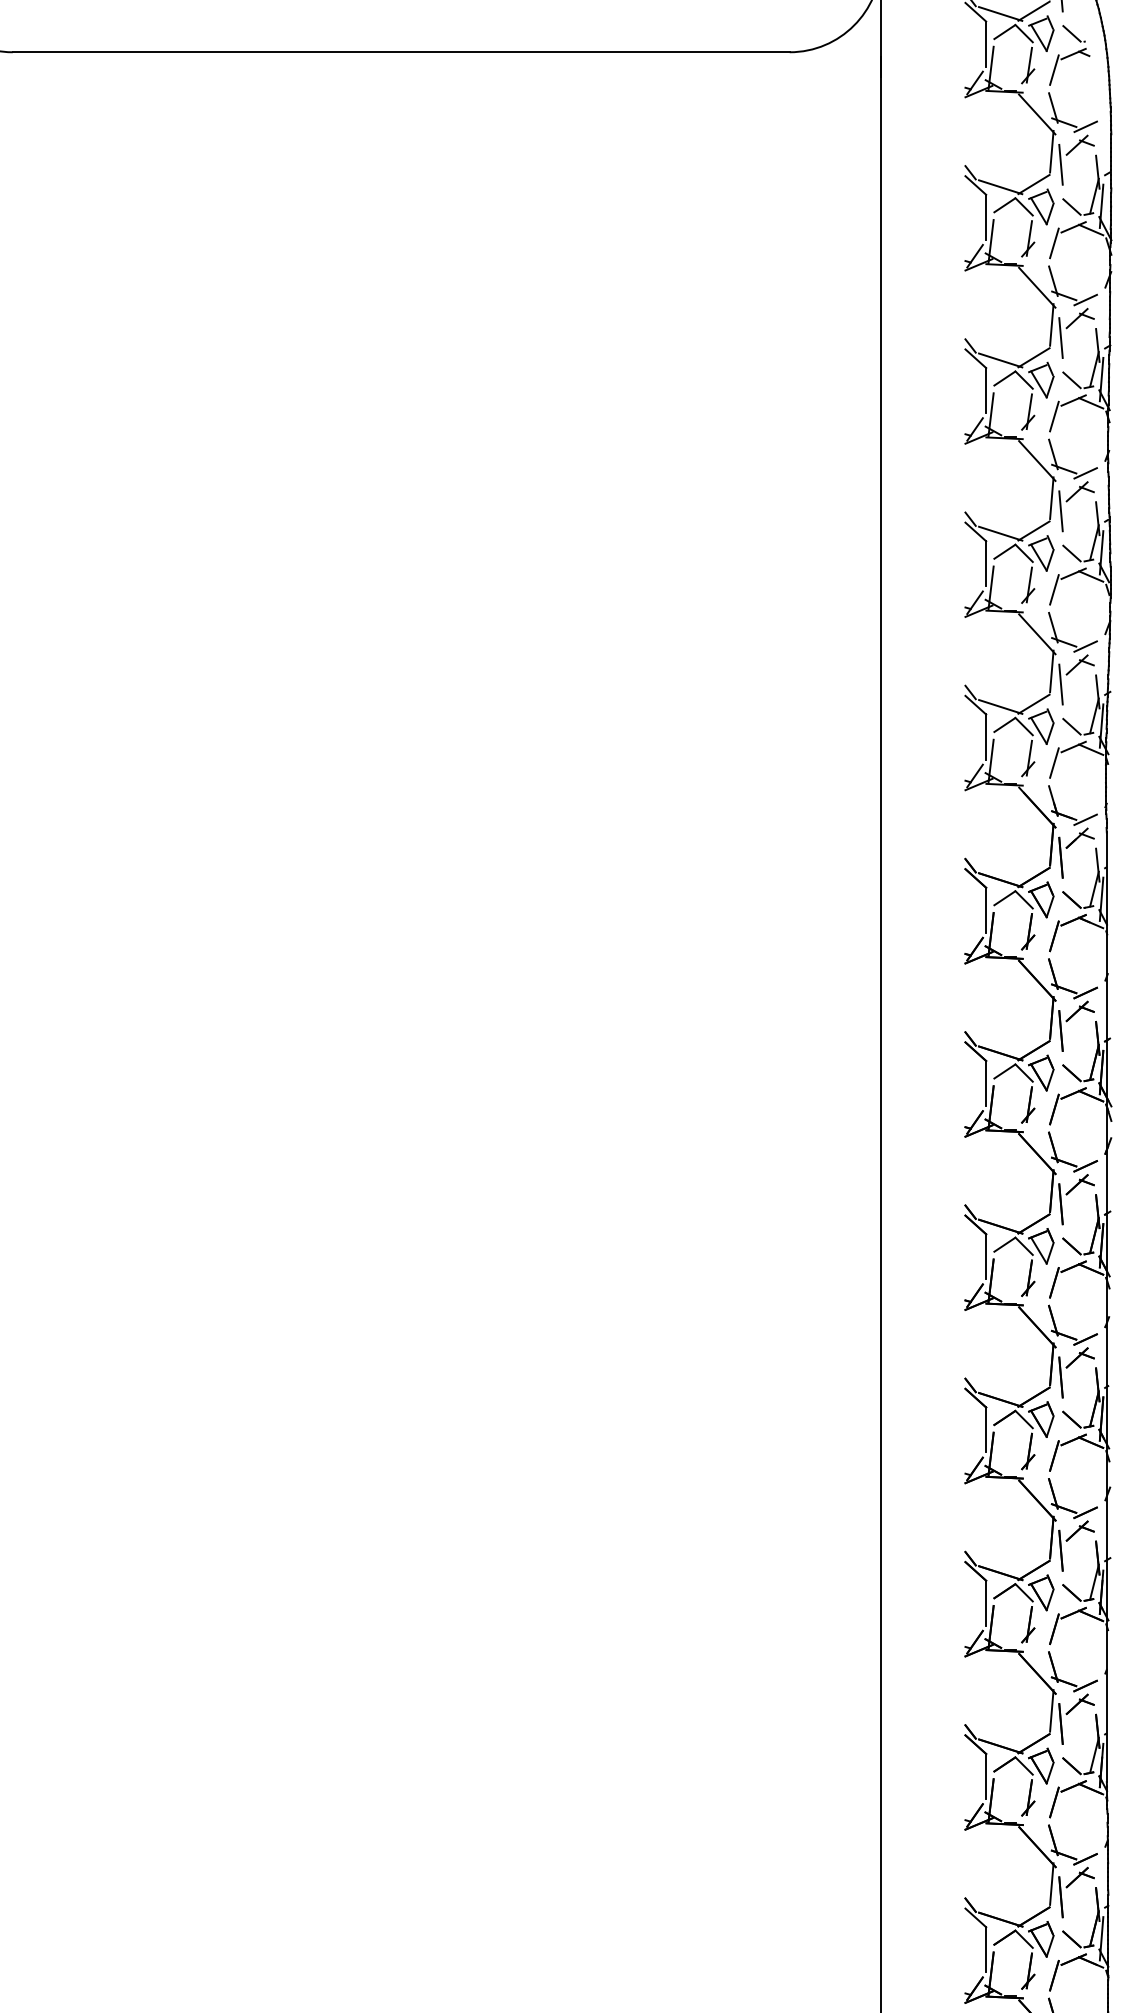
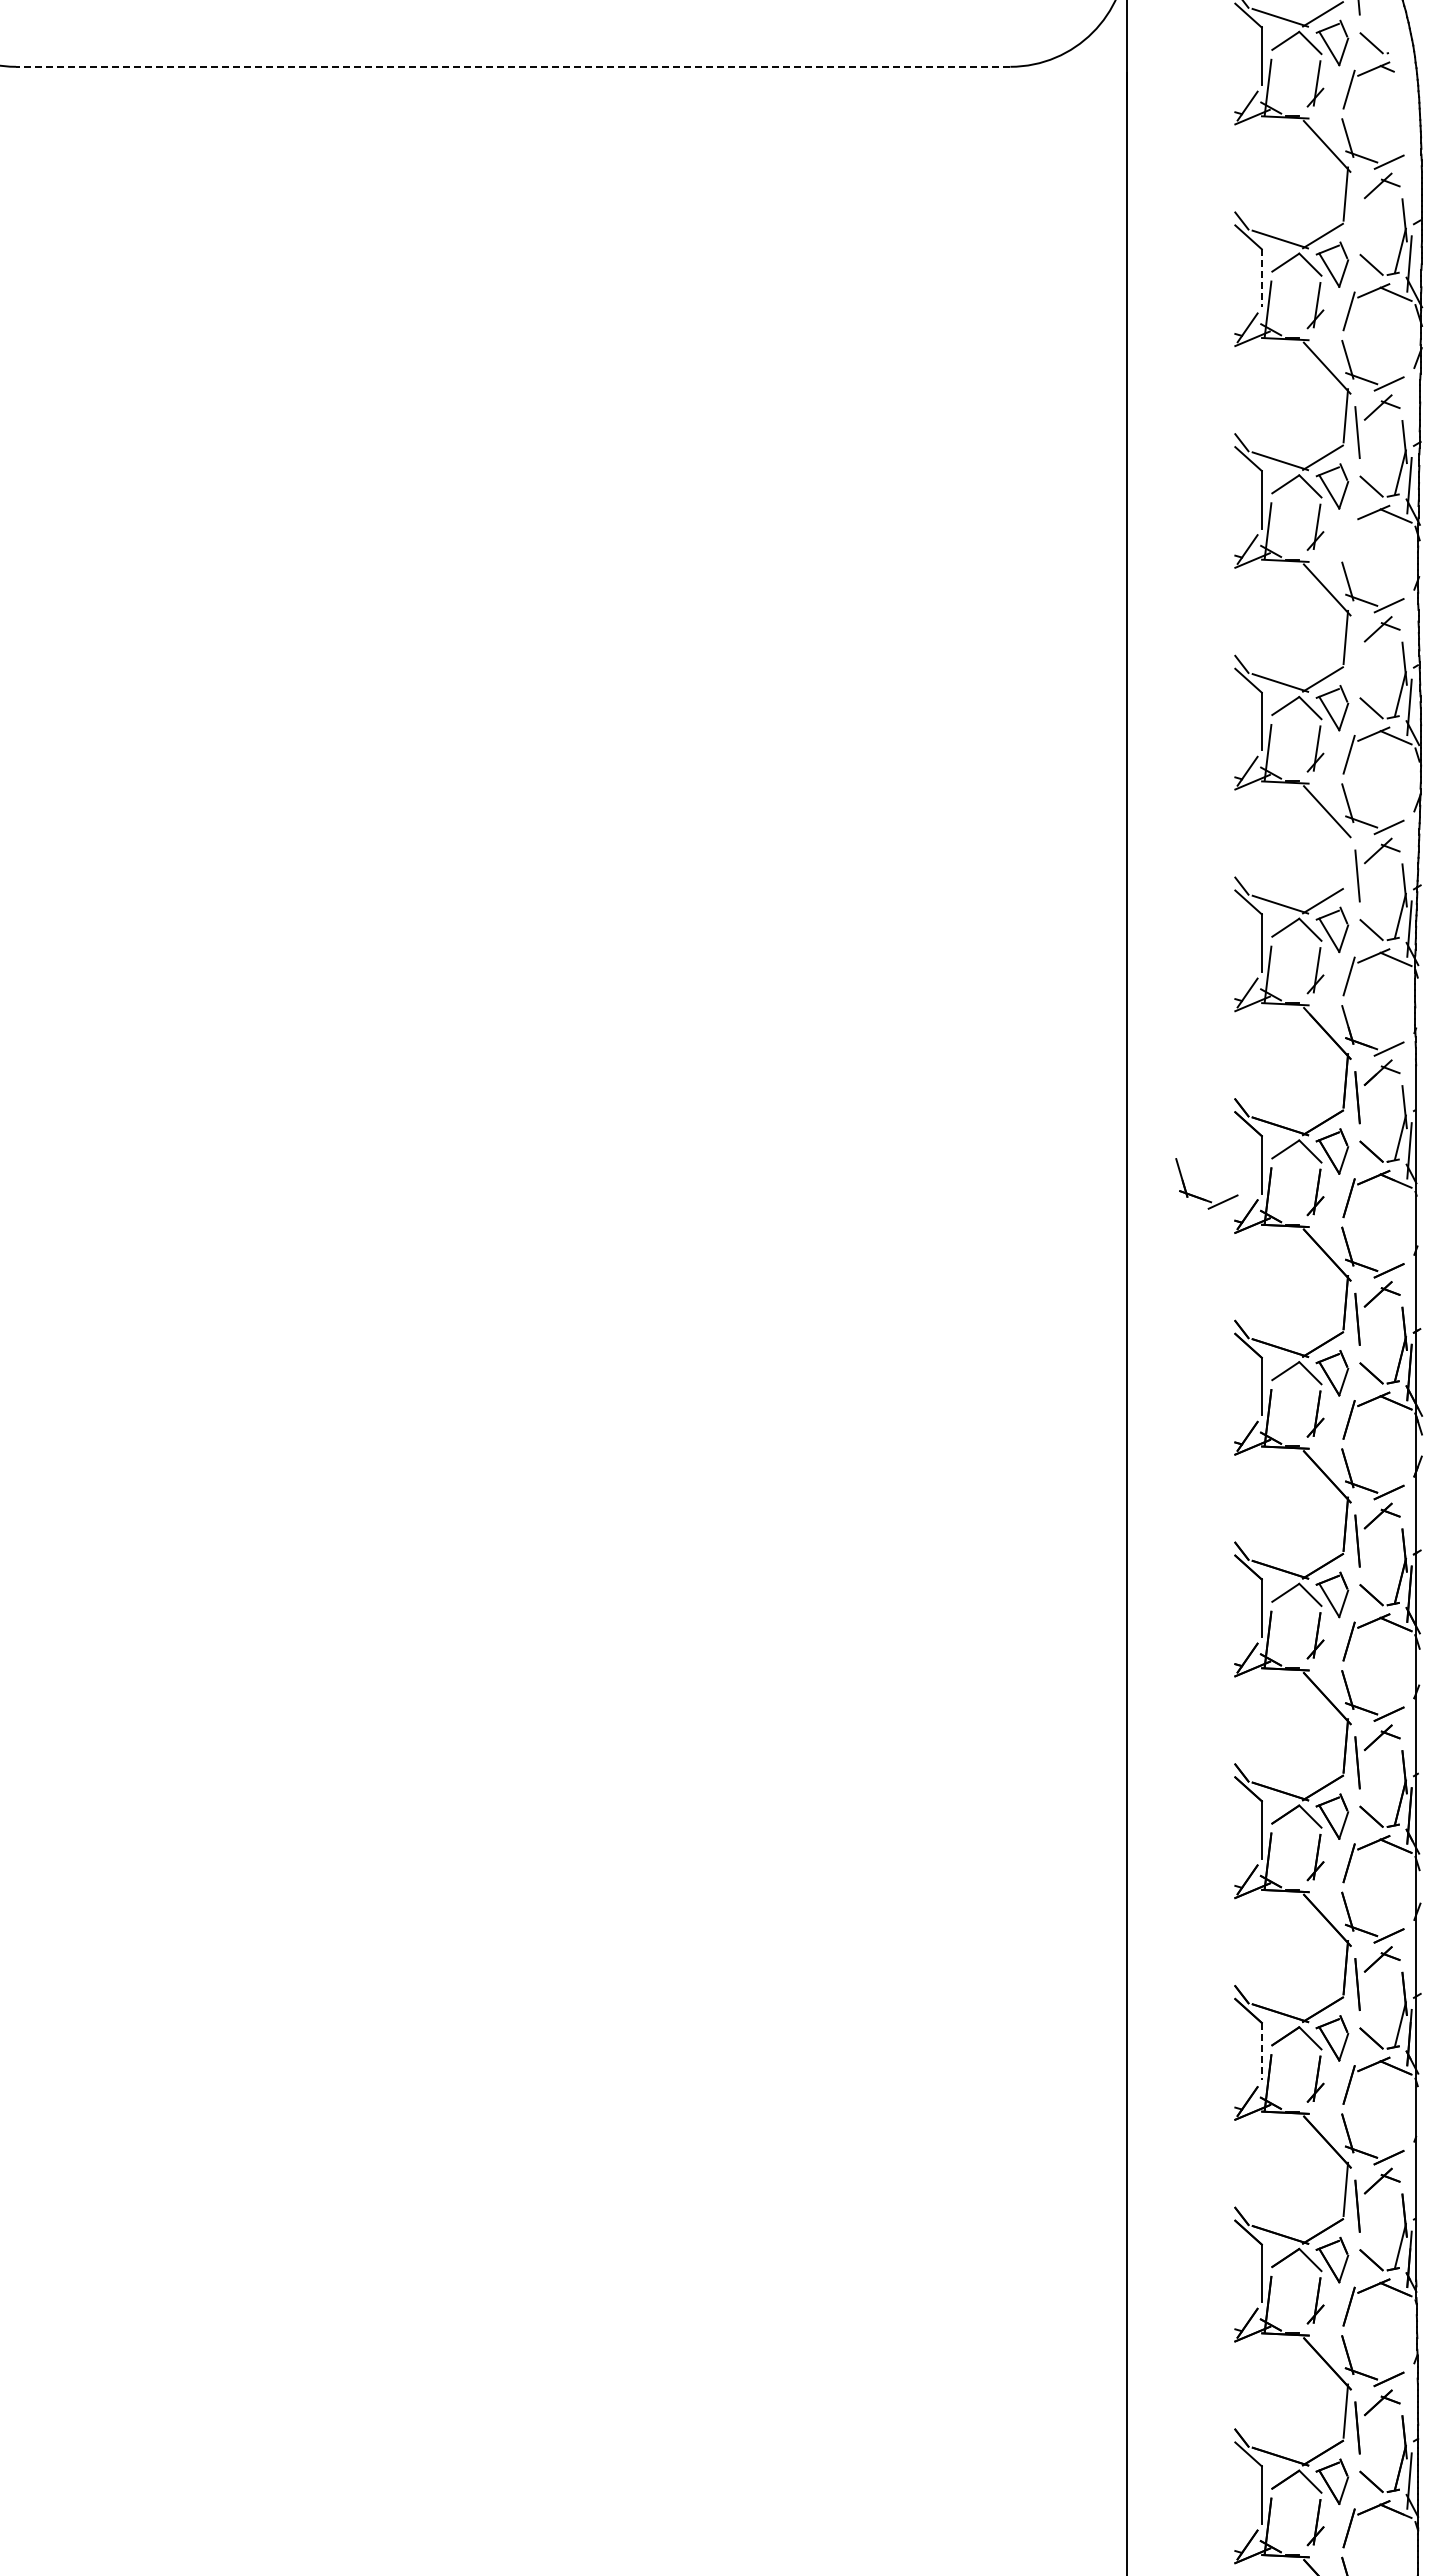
line: (400, 52) -> (512, 66), solid -> dashed
line: (1060, 164) -> (1357, 210), removed
line: (985, 217) -> (1261, 278), solid -> dashed
line: (1053, 416) -> (1348, 532), removed
line: (1060, 510) -> (1357, 653), removed
line: (1051, 670) -> (1345, 858), removed
part: (939, 935) -> (1201, 1197), added
line: (985, 1603) -> (1261, 2051), solid -> dashed

